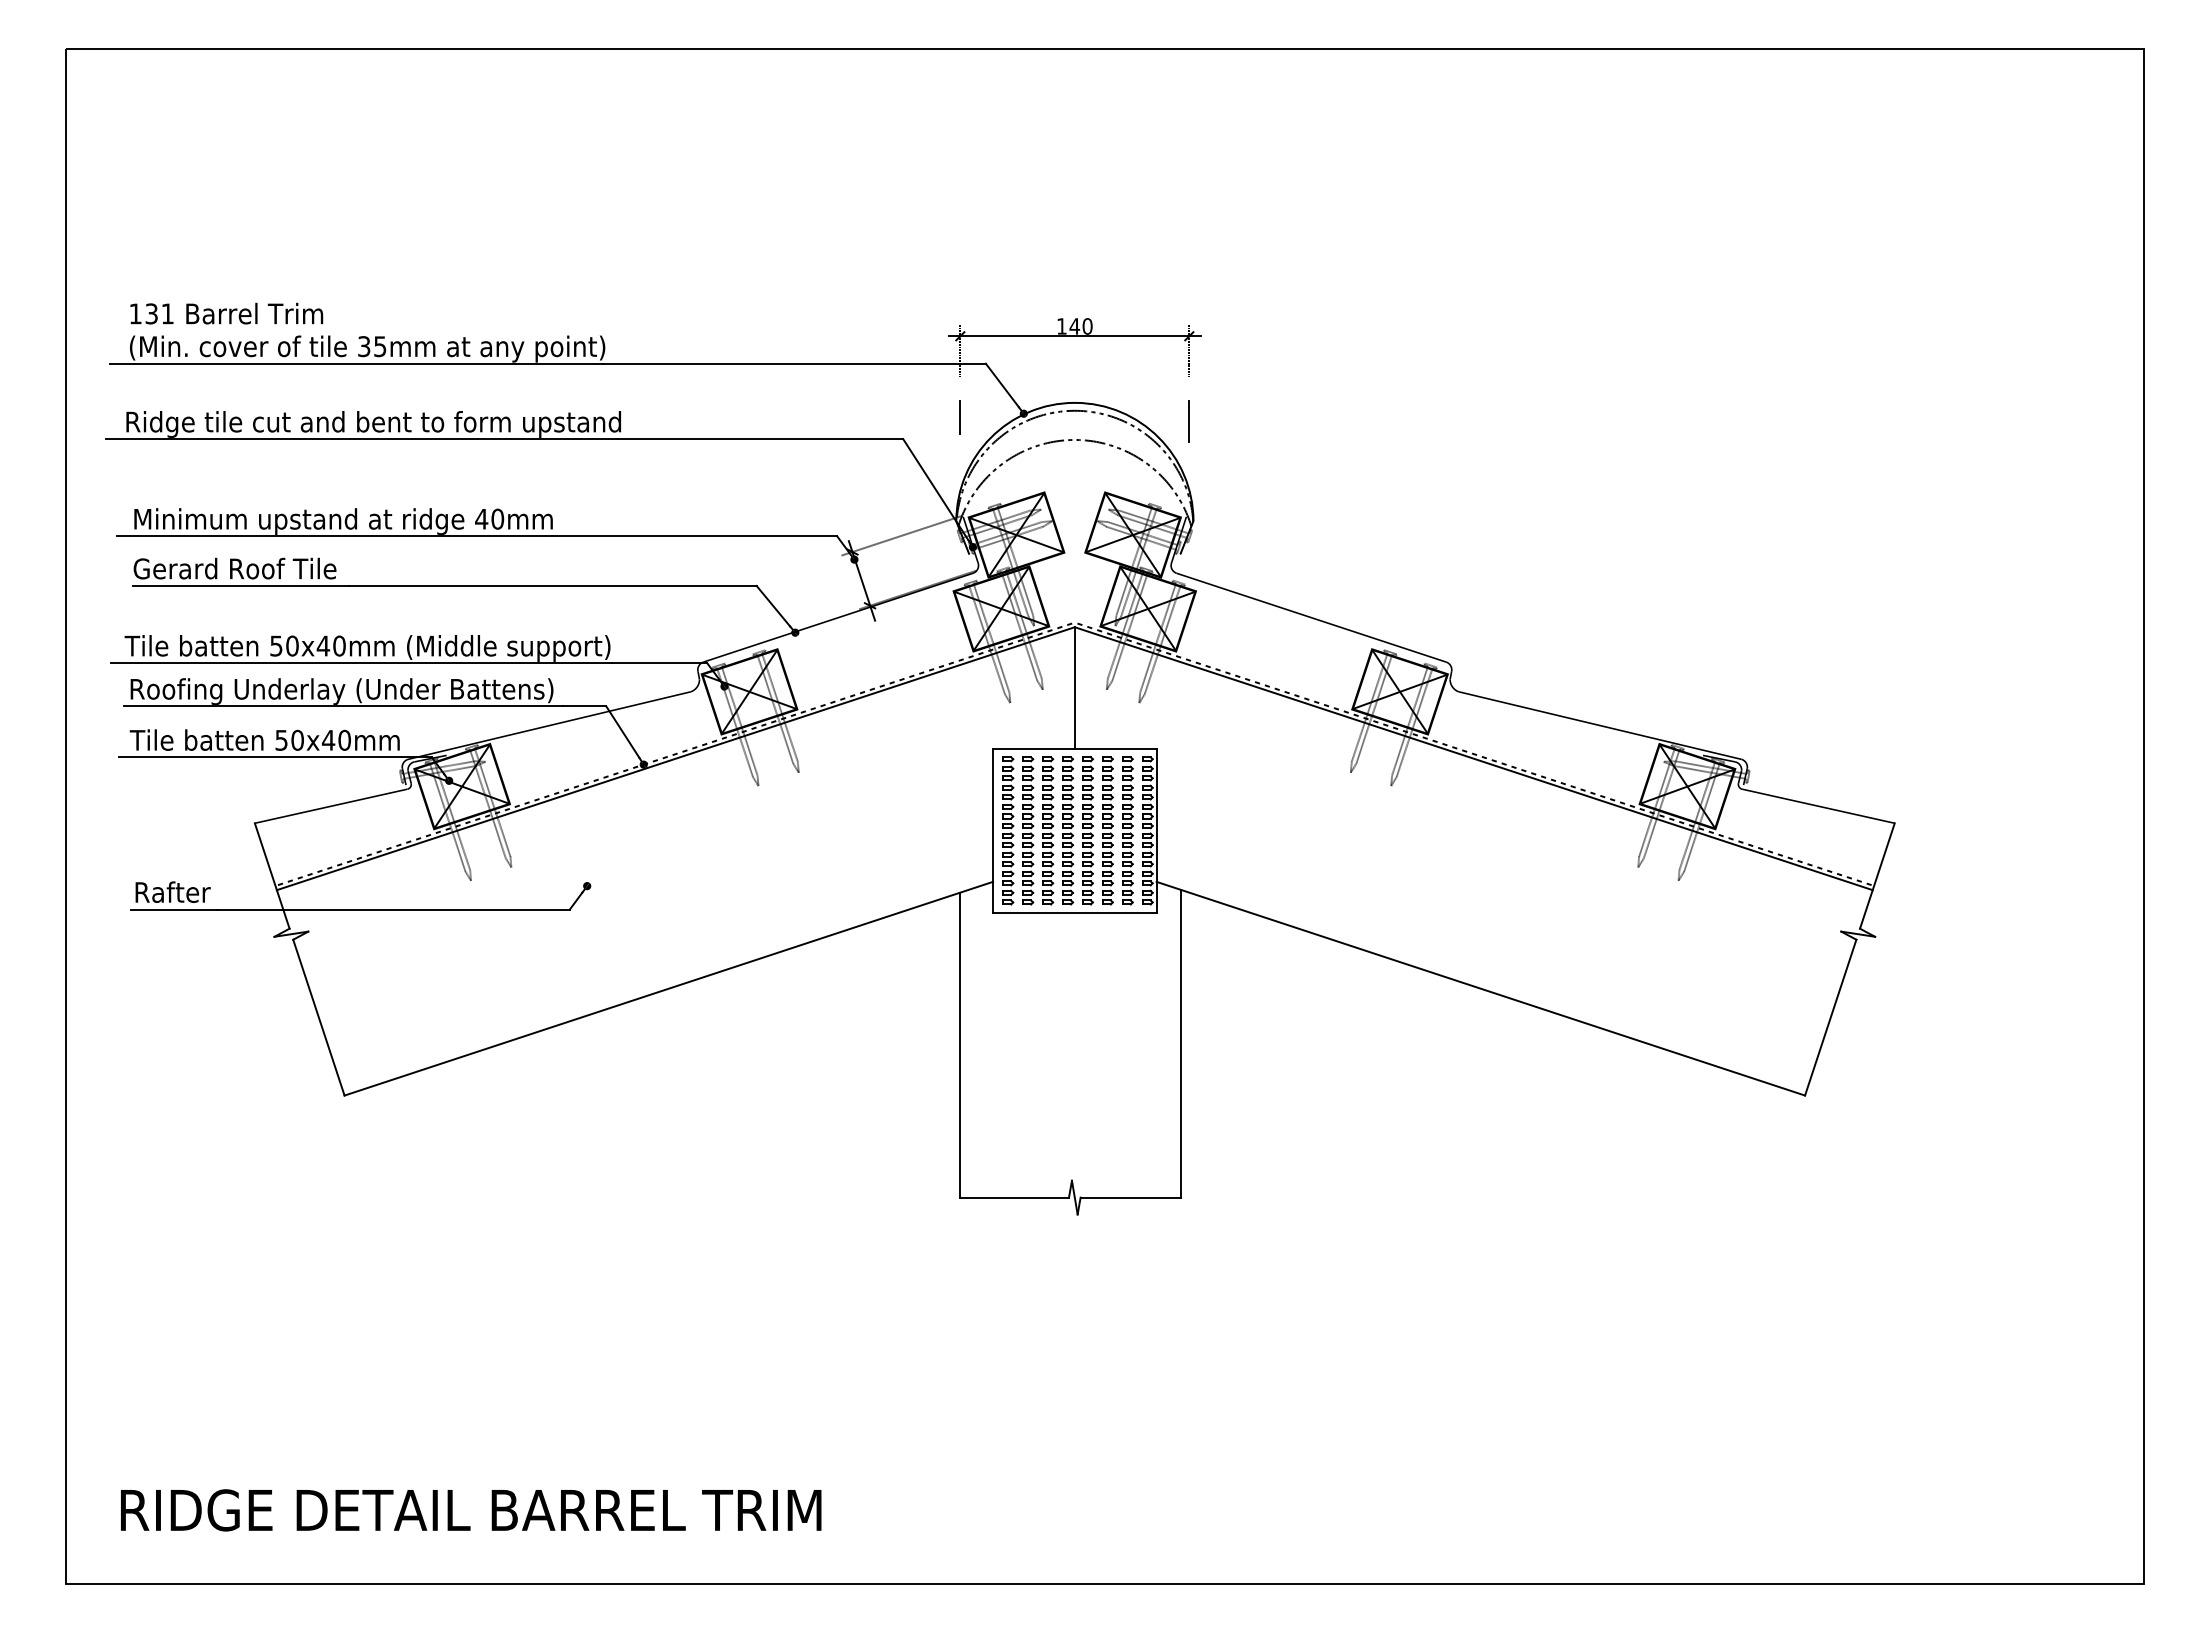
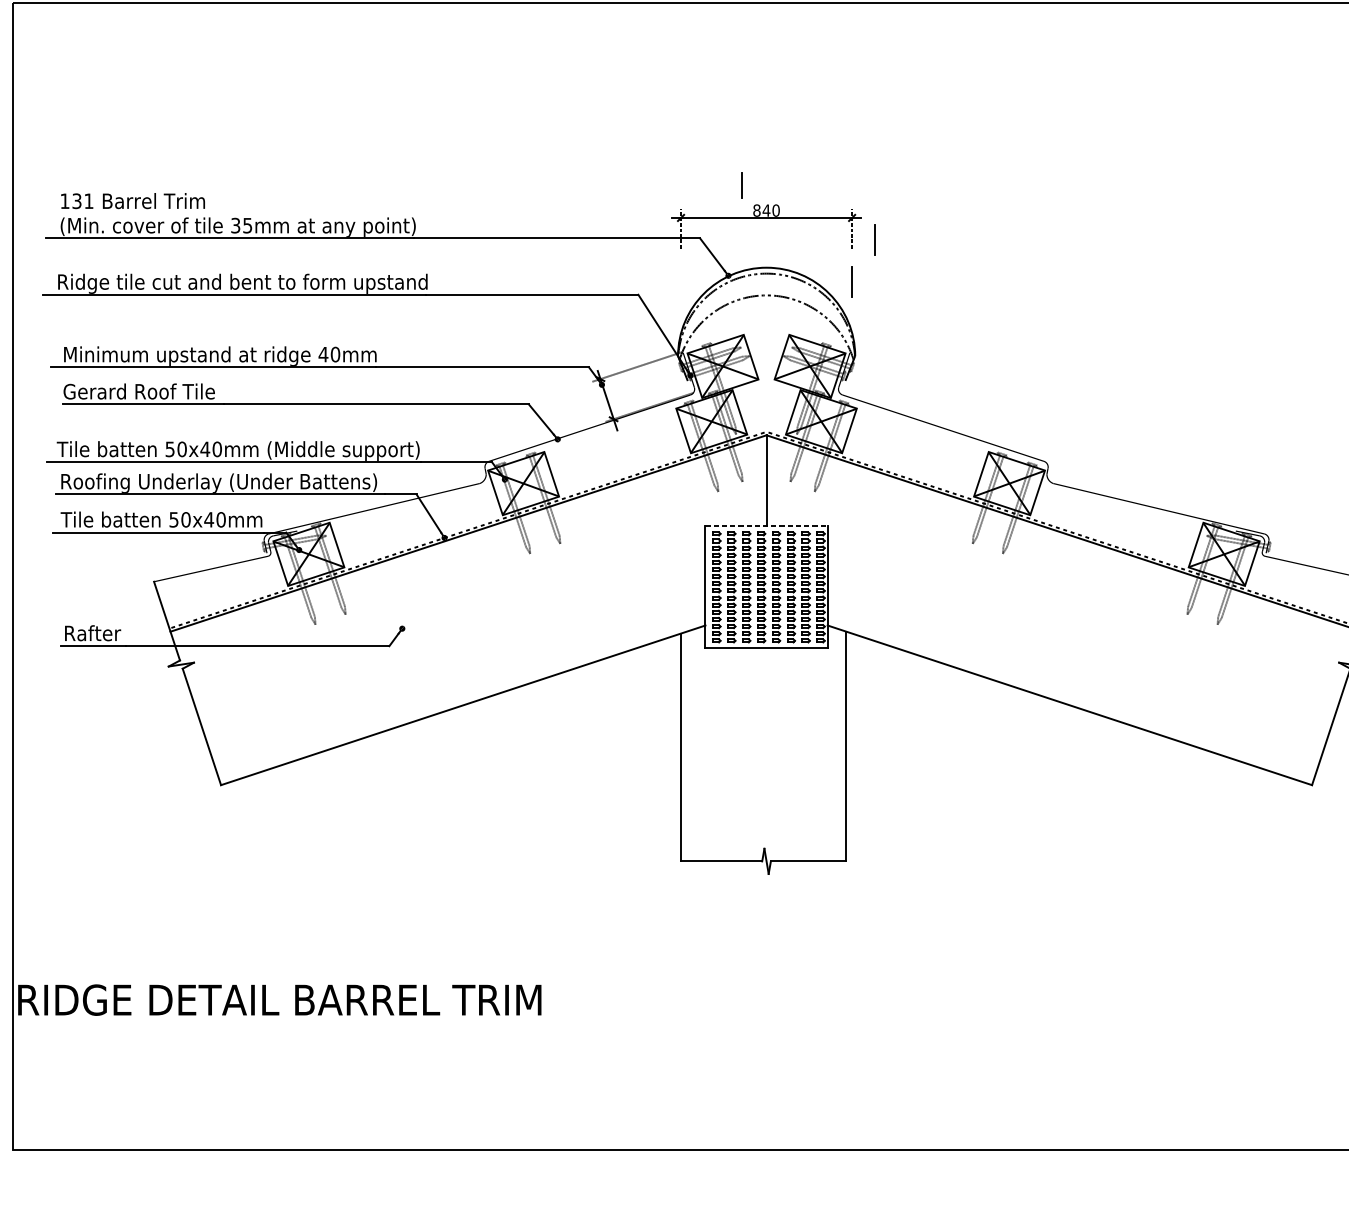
text: (1061, 326) -> (756, 210), 140 -> 840
line: (1219, 365) -> (874, 239), added
line: (959, 417) -> (740, 185), moved
line: (1074, 749) -> (766, 526), solid -> dashed
text: (471, 1510) -> (280, 1000), moved

